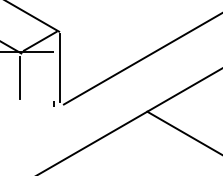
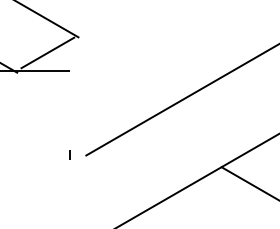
line: (60, 68) -> (80, 97), removed
line: (20, 77) -> (15, 111), removed

